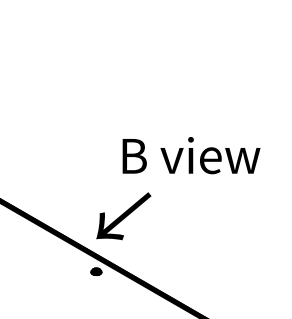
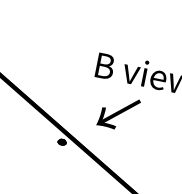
text: (123, 216) -> (118, 113), moved

